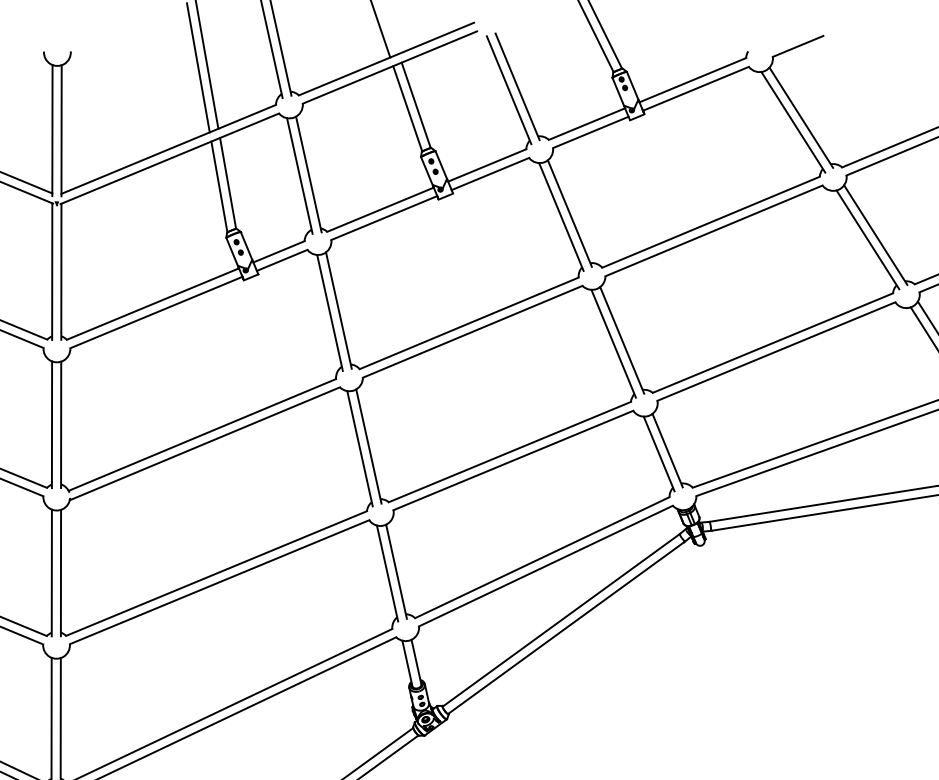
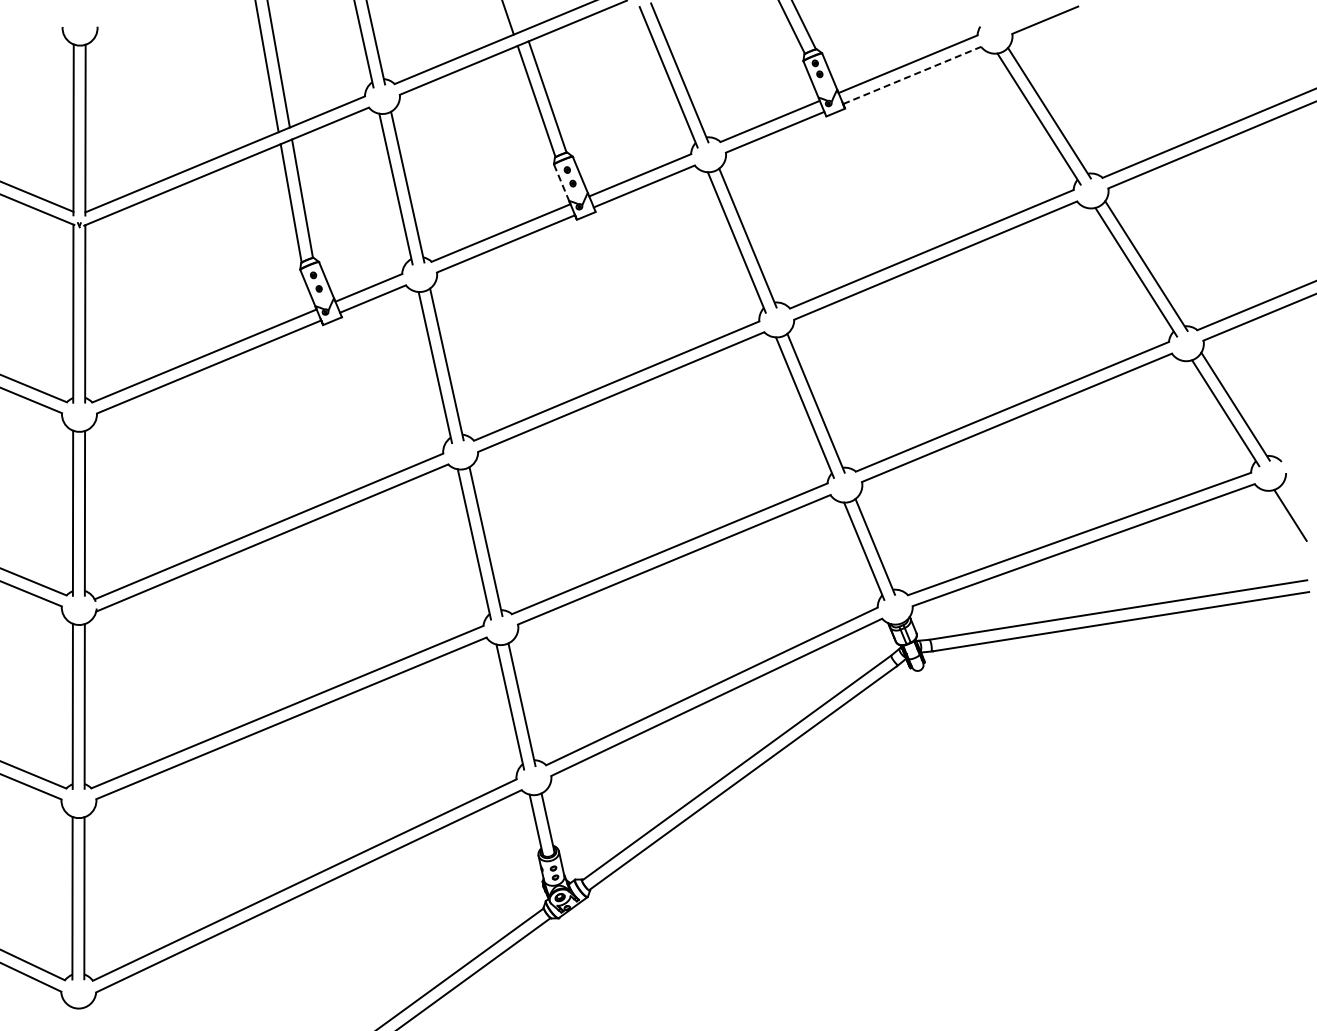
line: (696, 88) -> (912, 75), solid -> dashed
line: (426, 170) -> (561, 182), solid -> dashed

